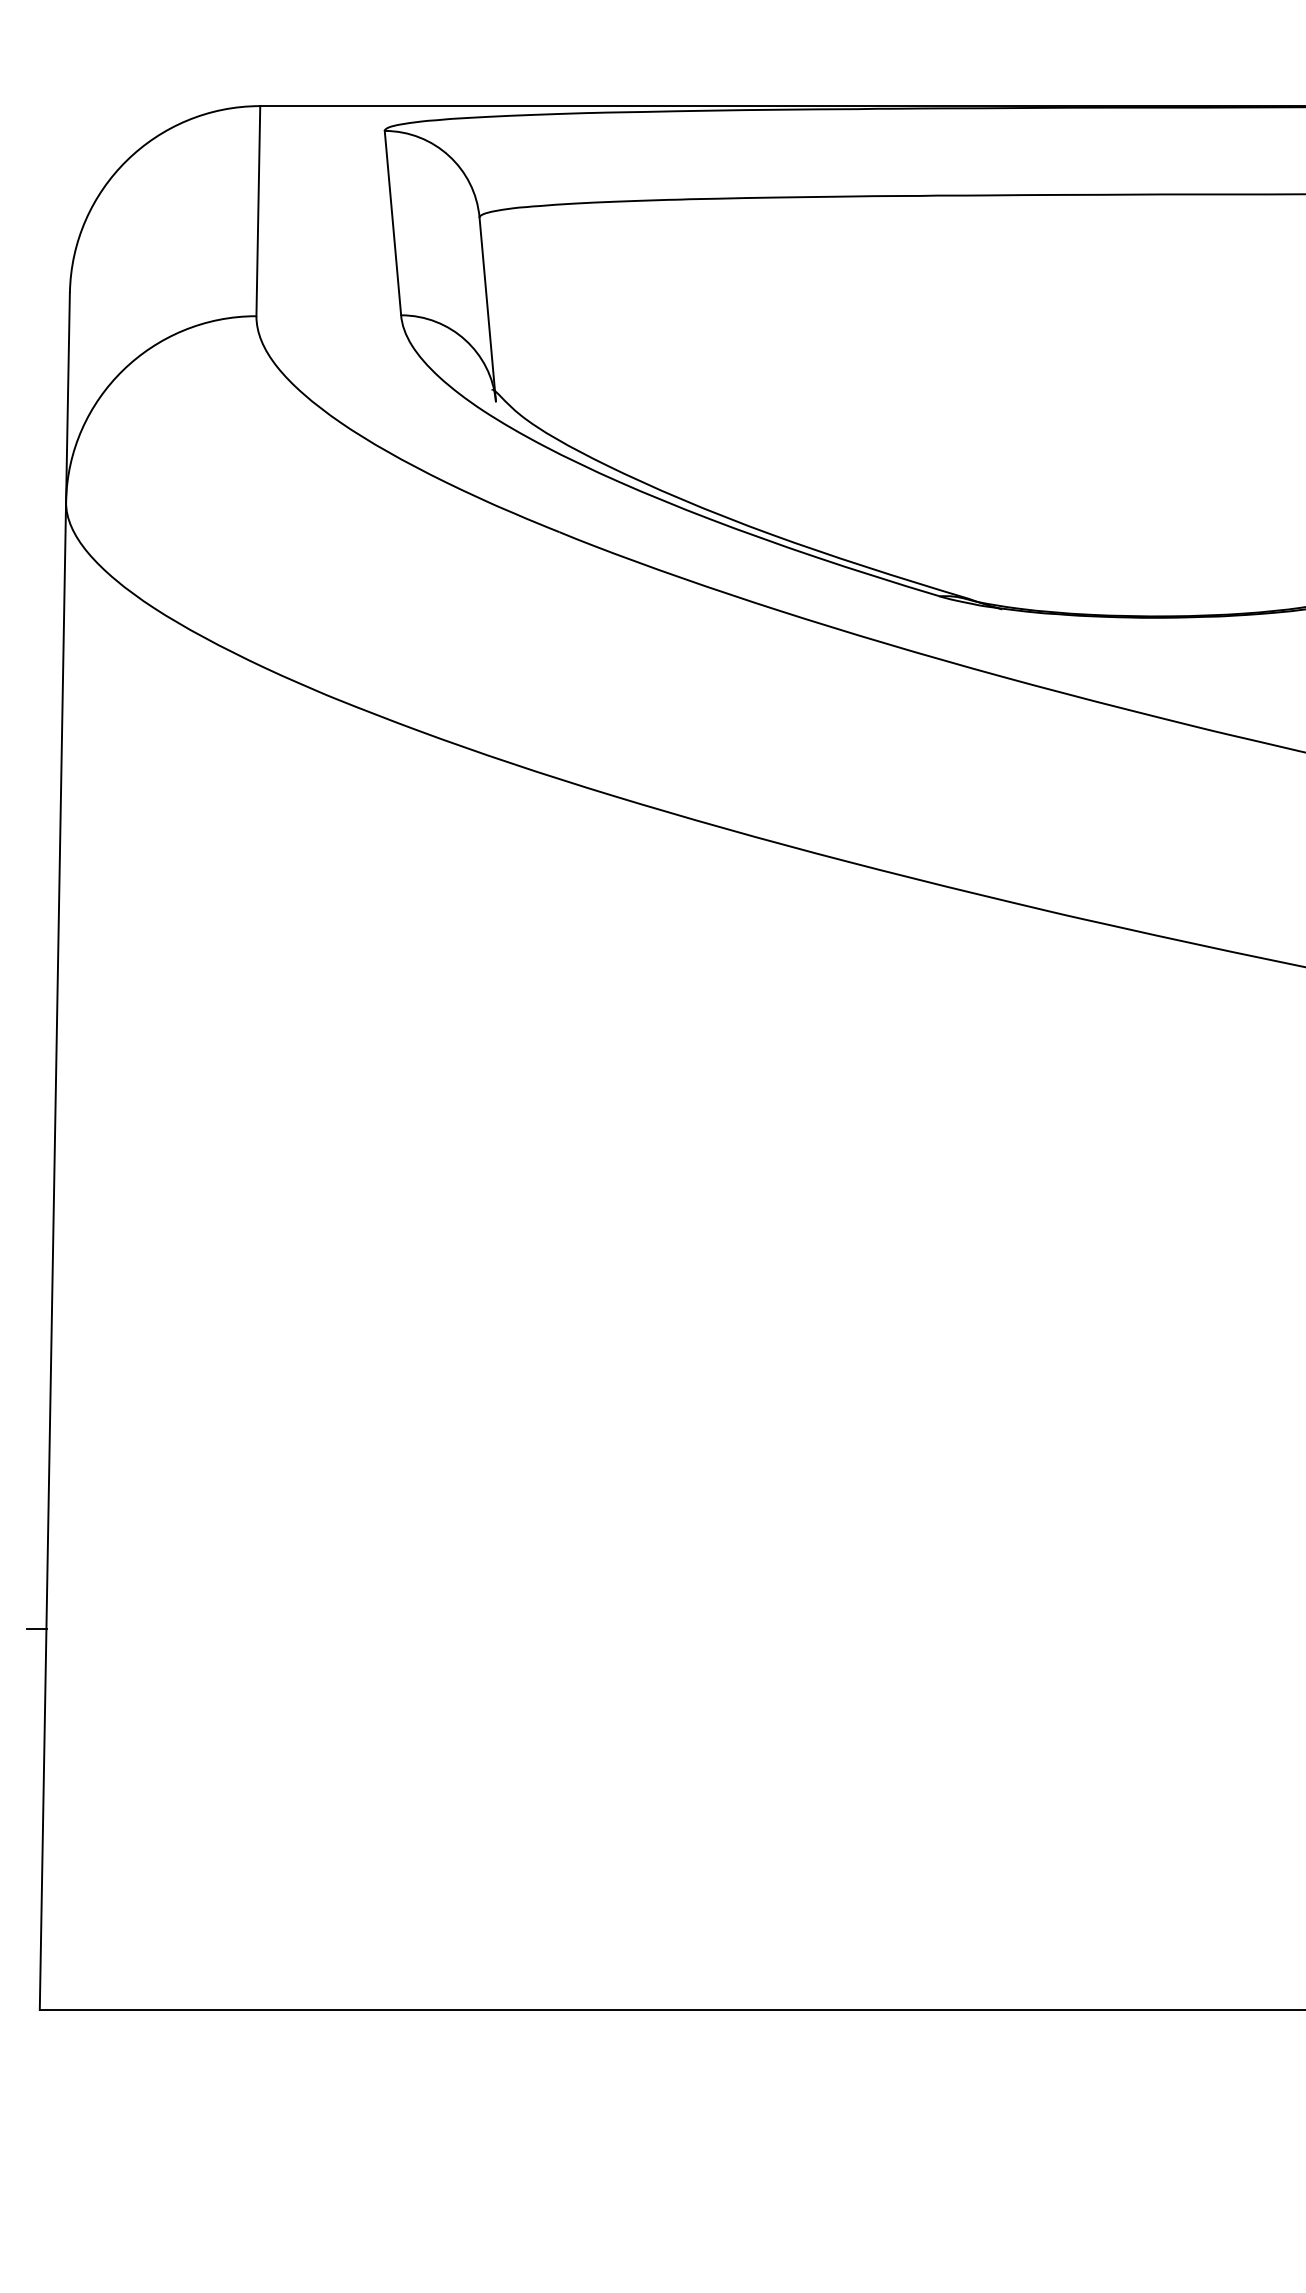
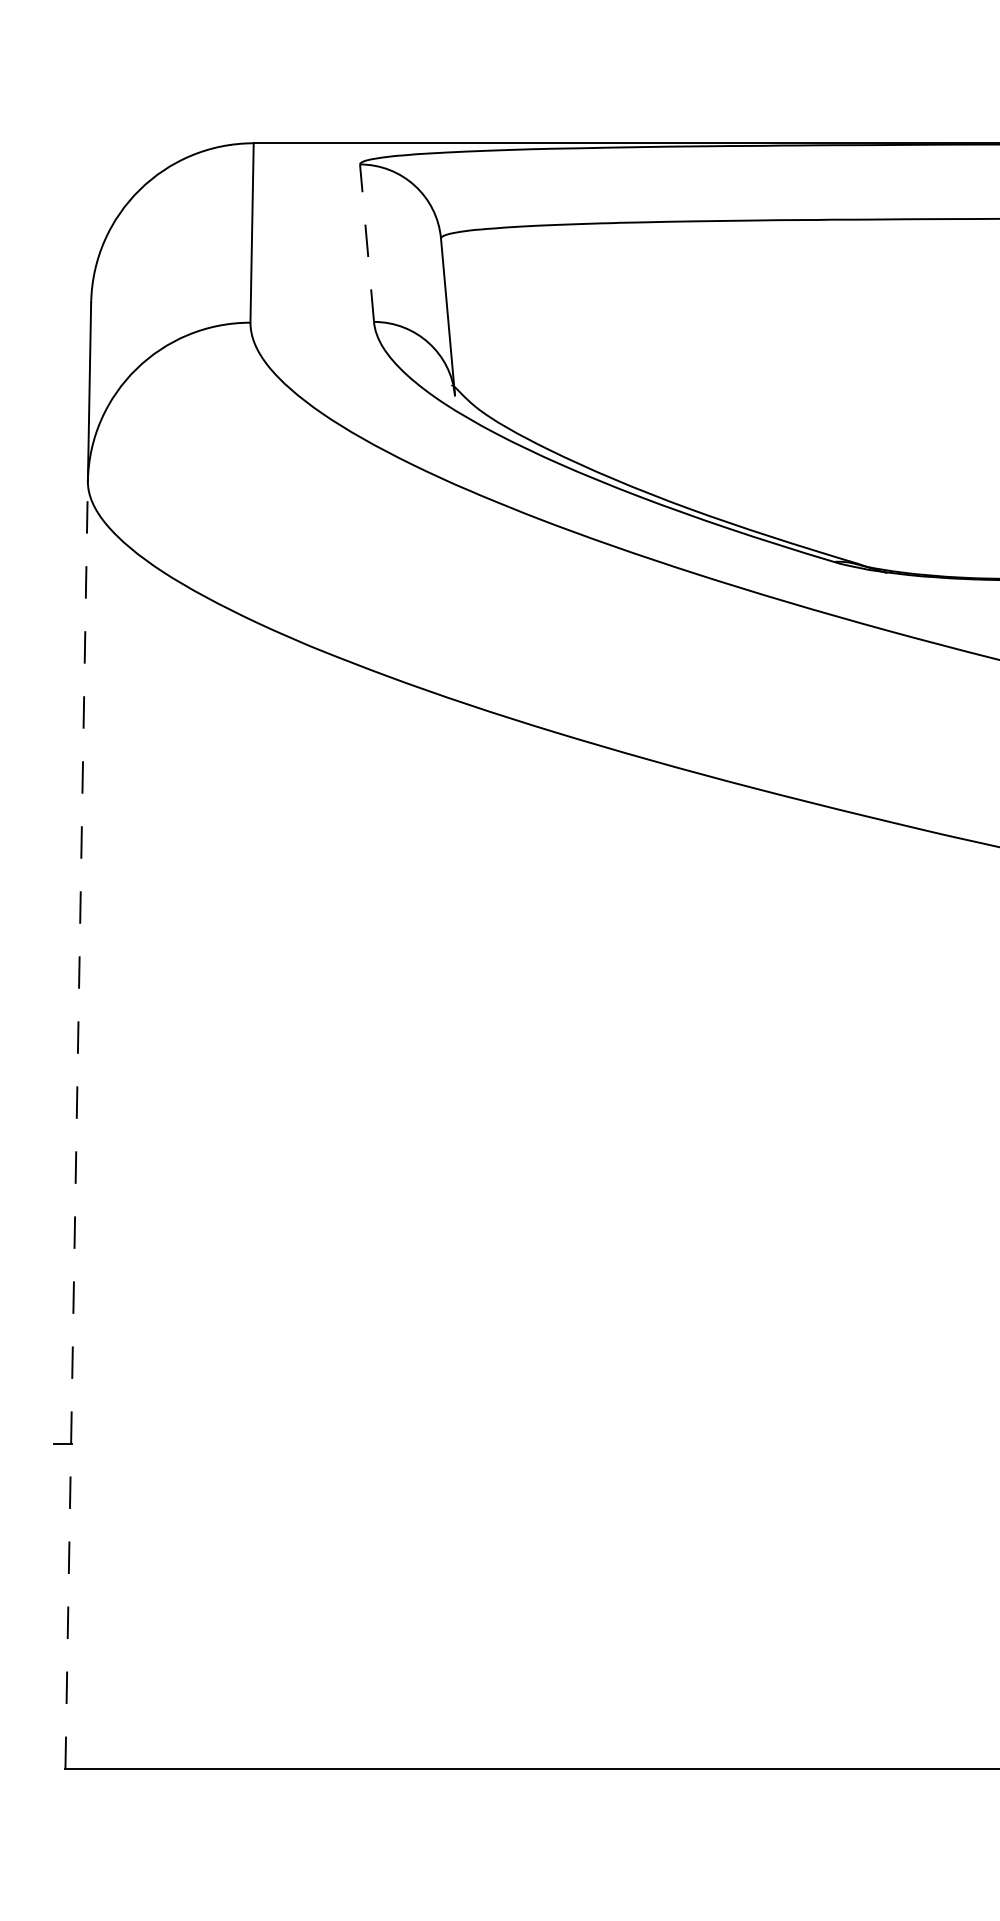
line: (392, 223) -> (366, 243), solid -> dashed
line: (52, 1256) -> (76, 1125), solid -> dashed

